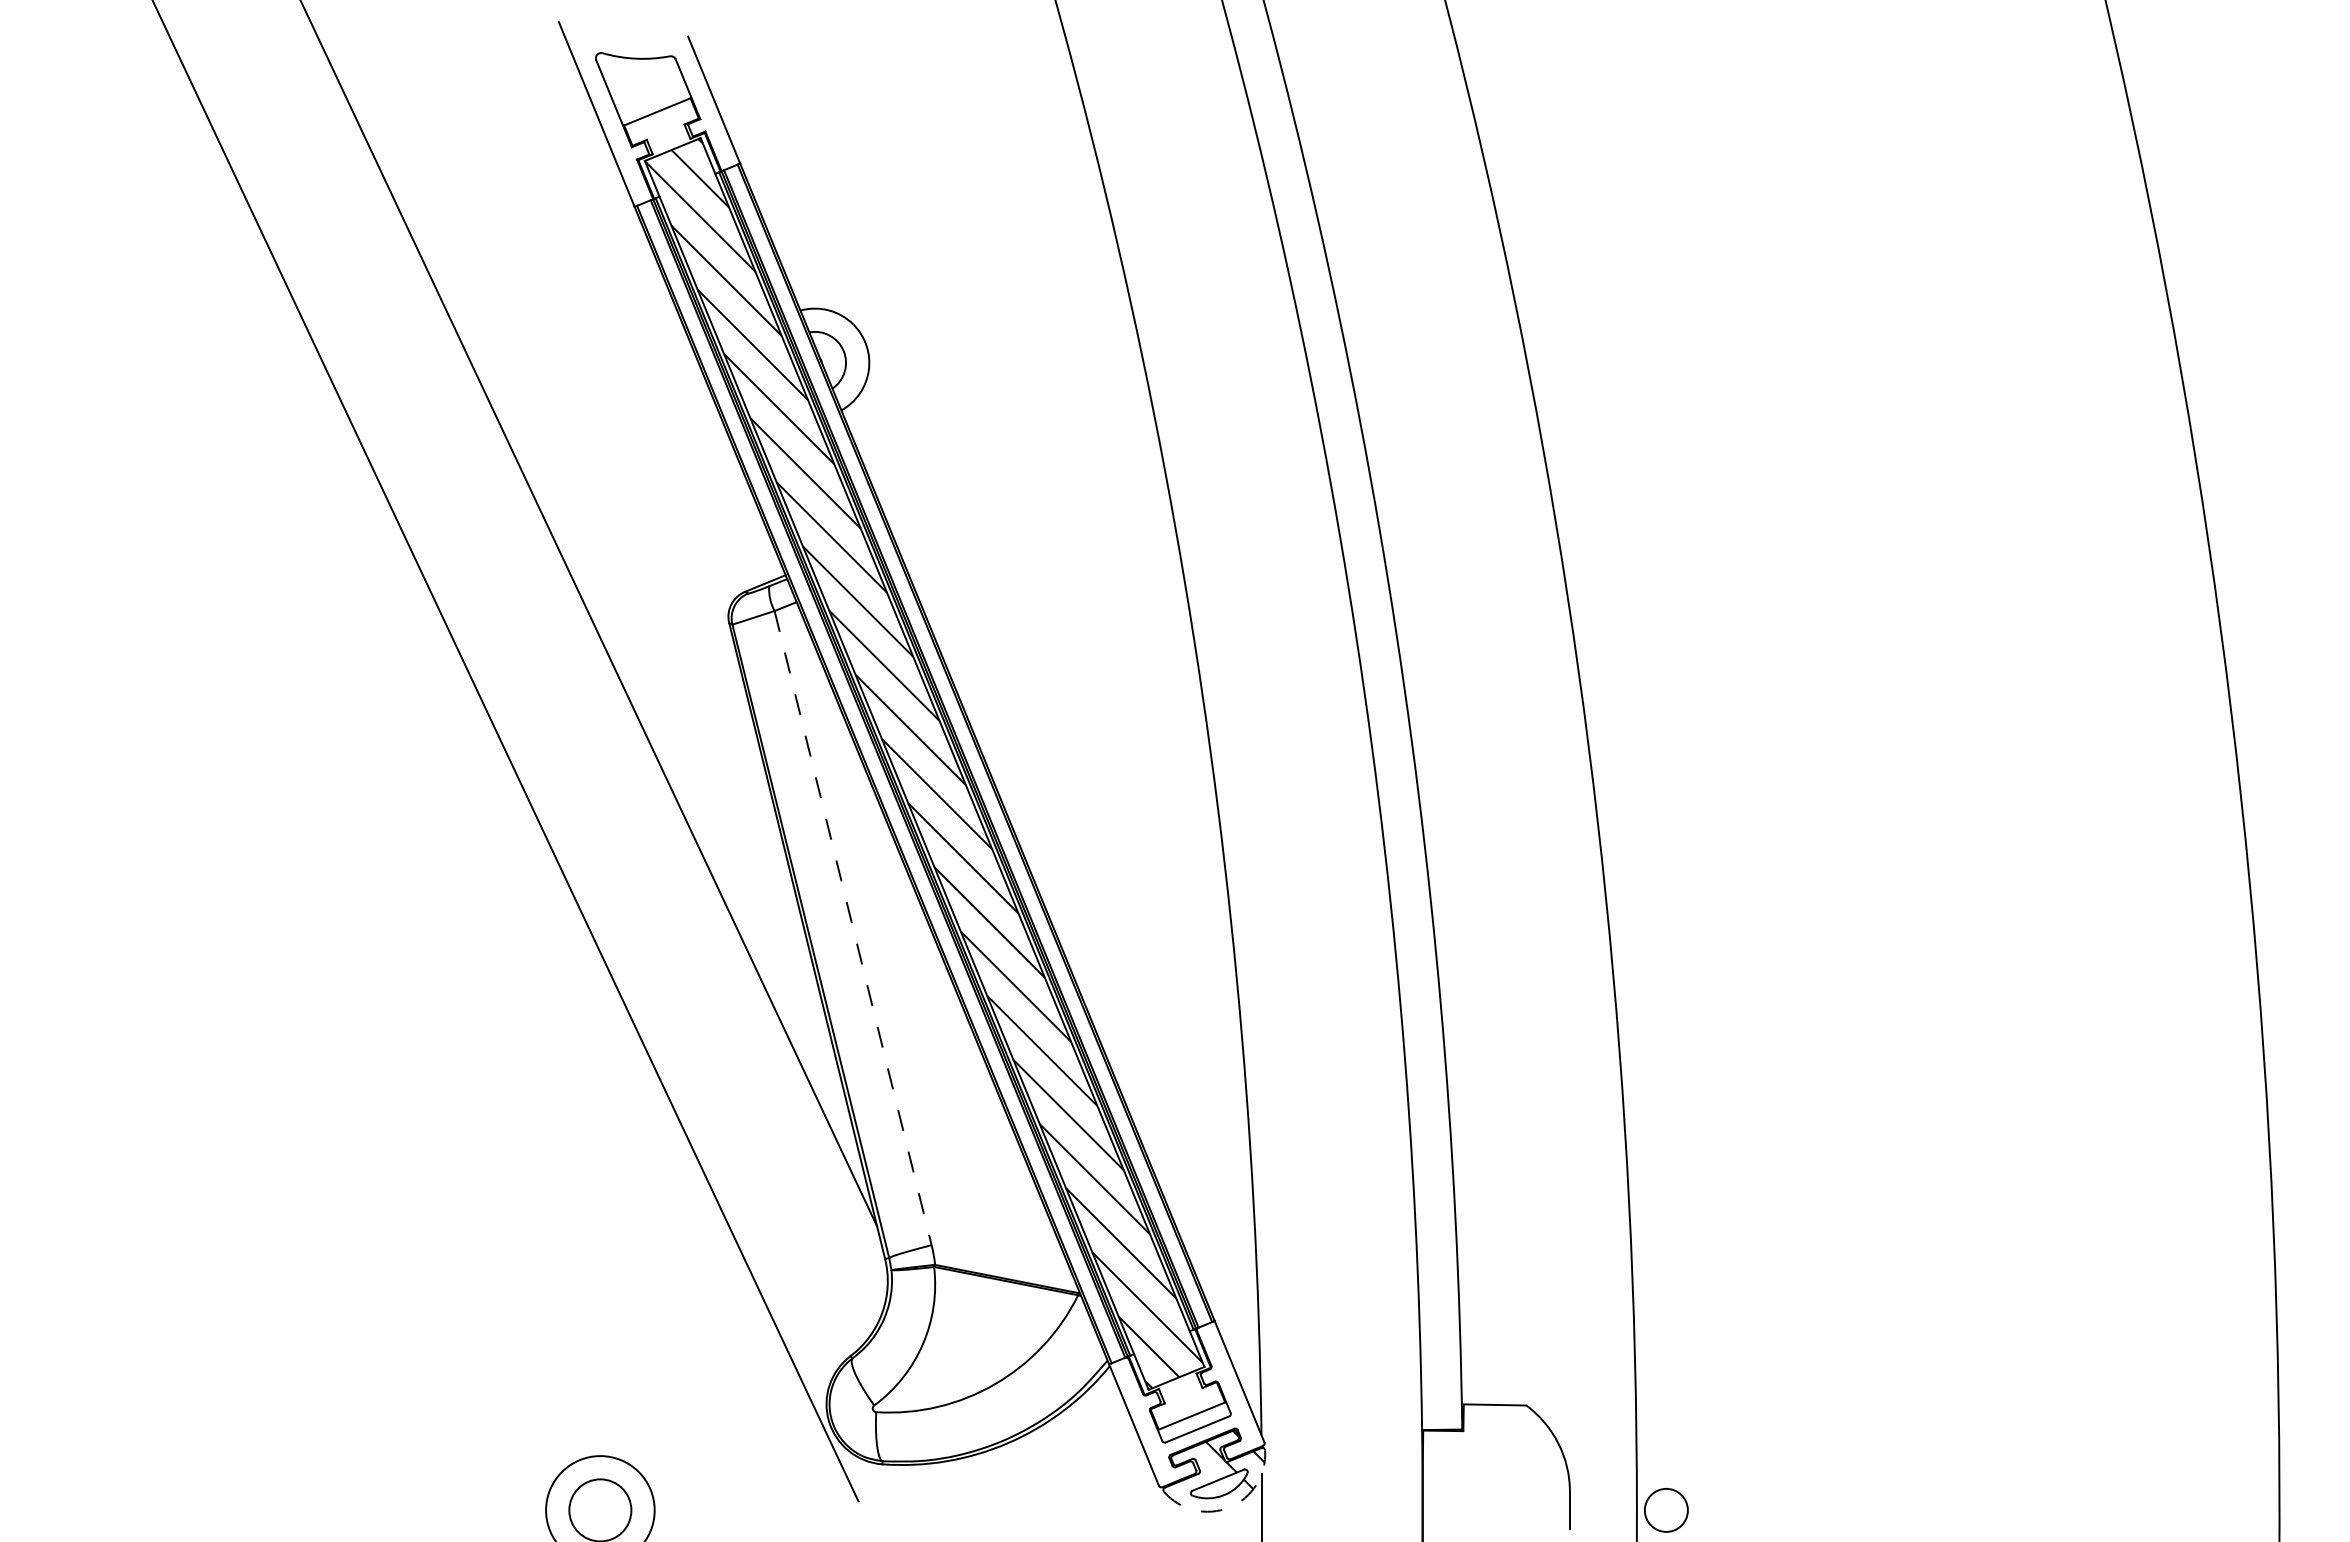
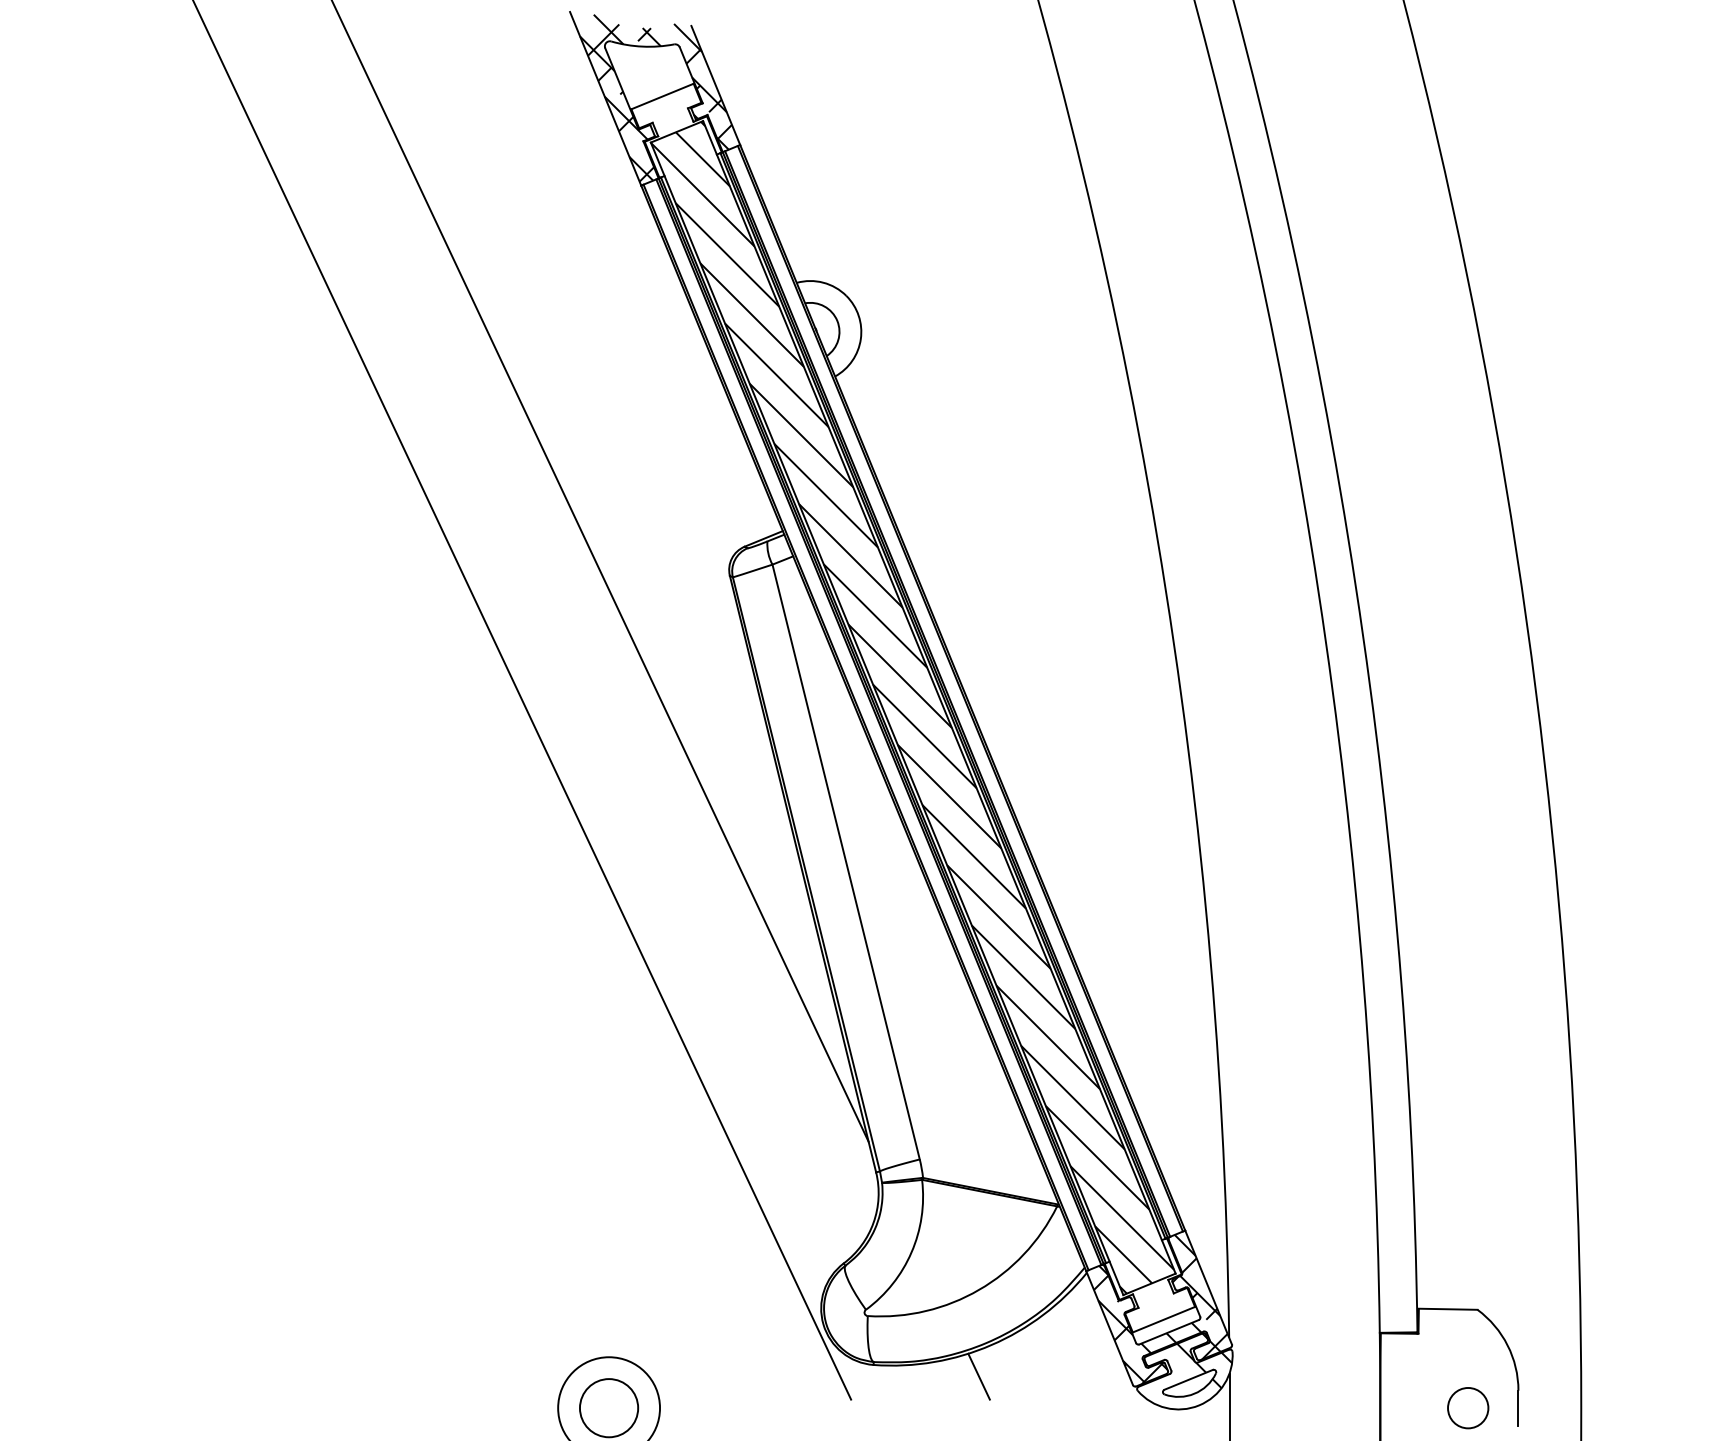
hatch: (650, 113) -> (656, 98), added
line: (853, 928) -> (846, 862), dashed -> solid
hatch: (1188, 1404) -> (1160, 1308), added
line: (994, 1476) -> (978, 1376), added
arc: (1229, 1507) -> (1199, 1405), dashed -> solid
circle: (1666, 1510) -> (1468, 1408), moved

